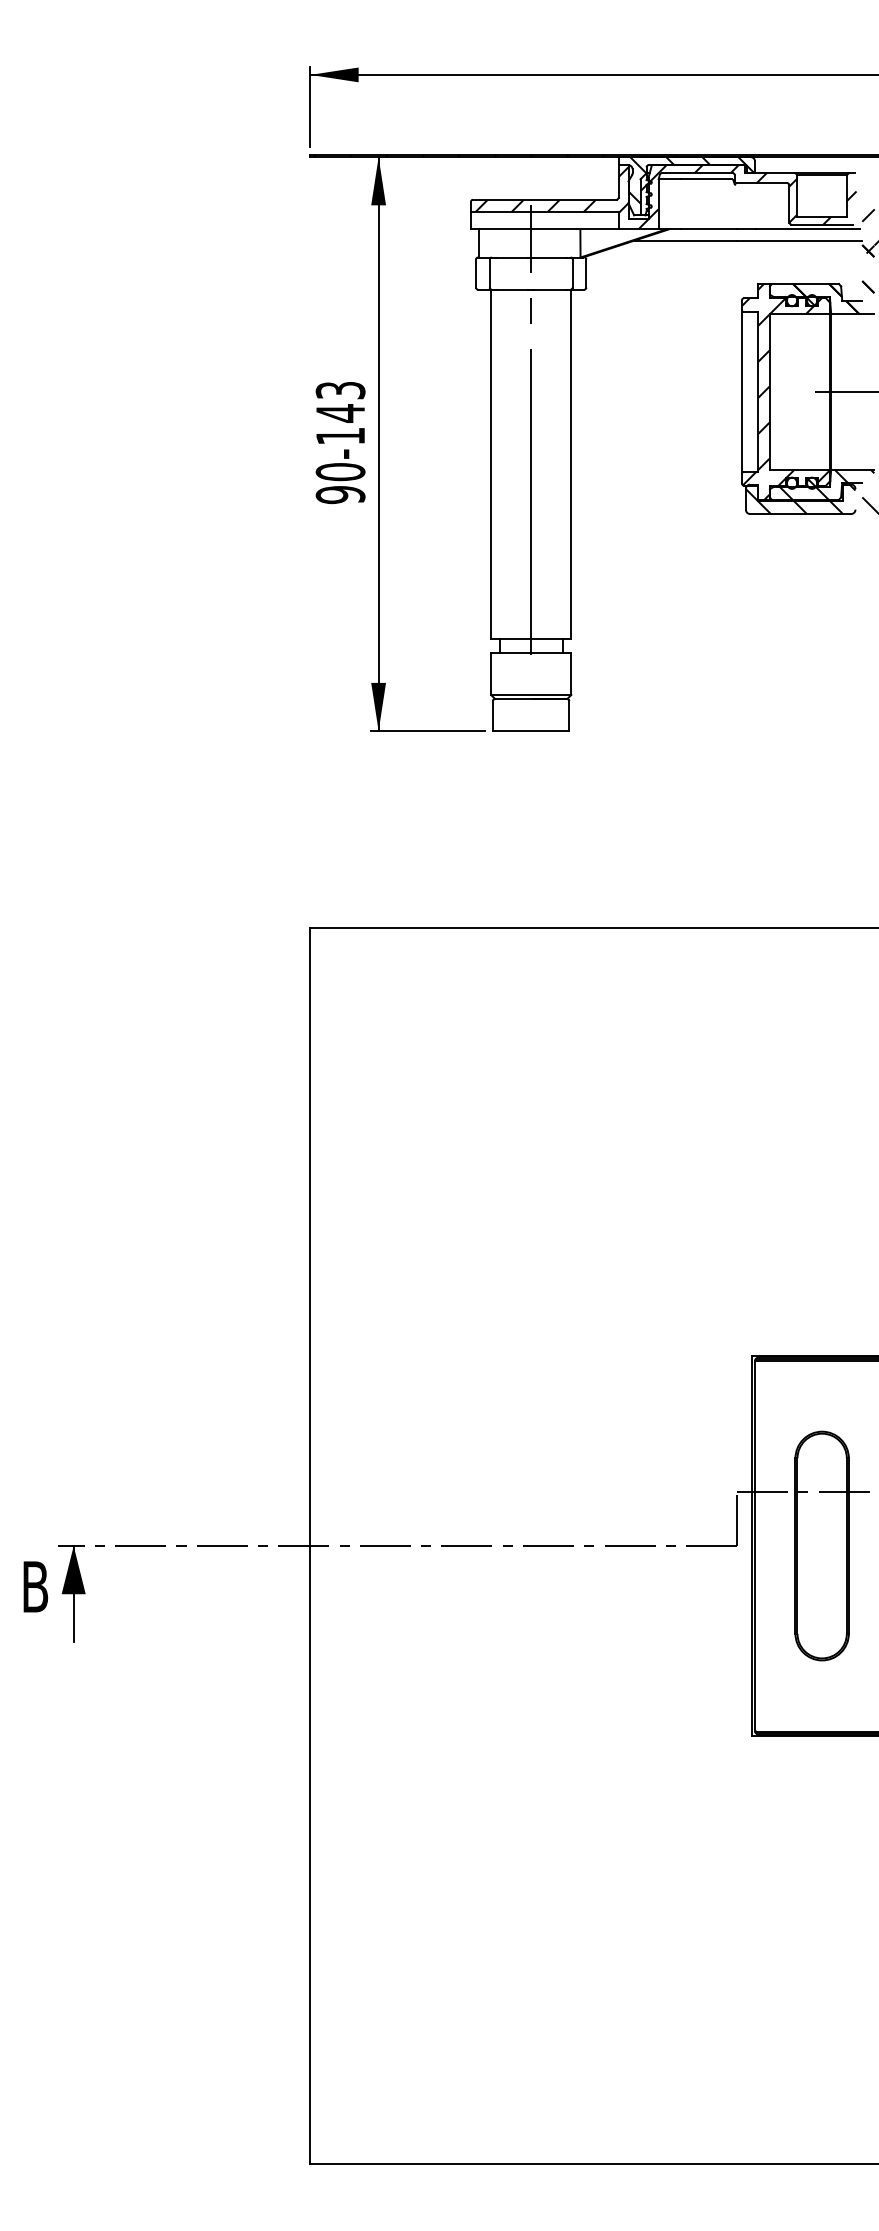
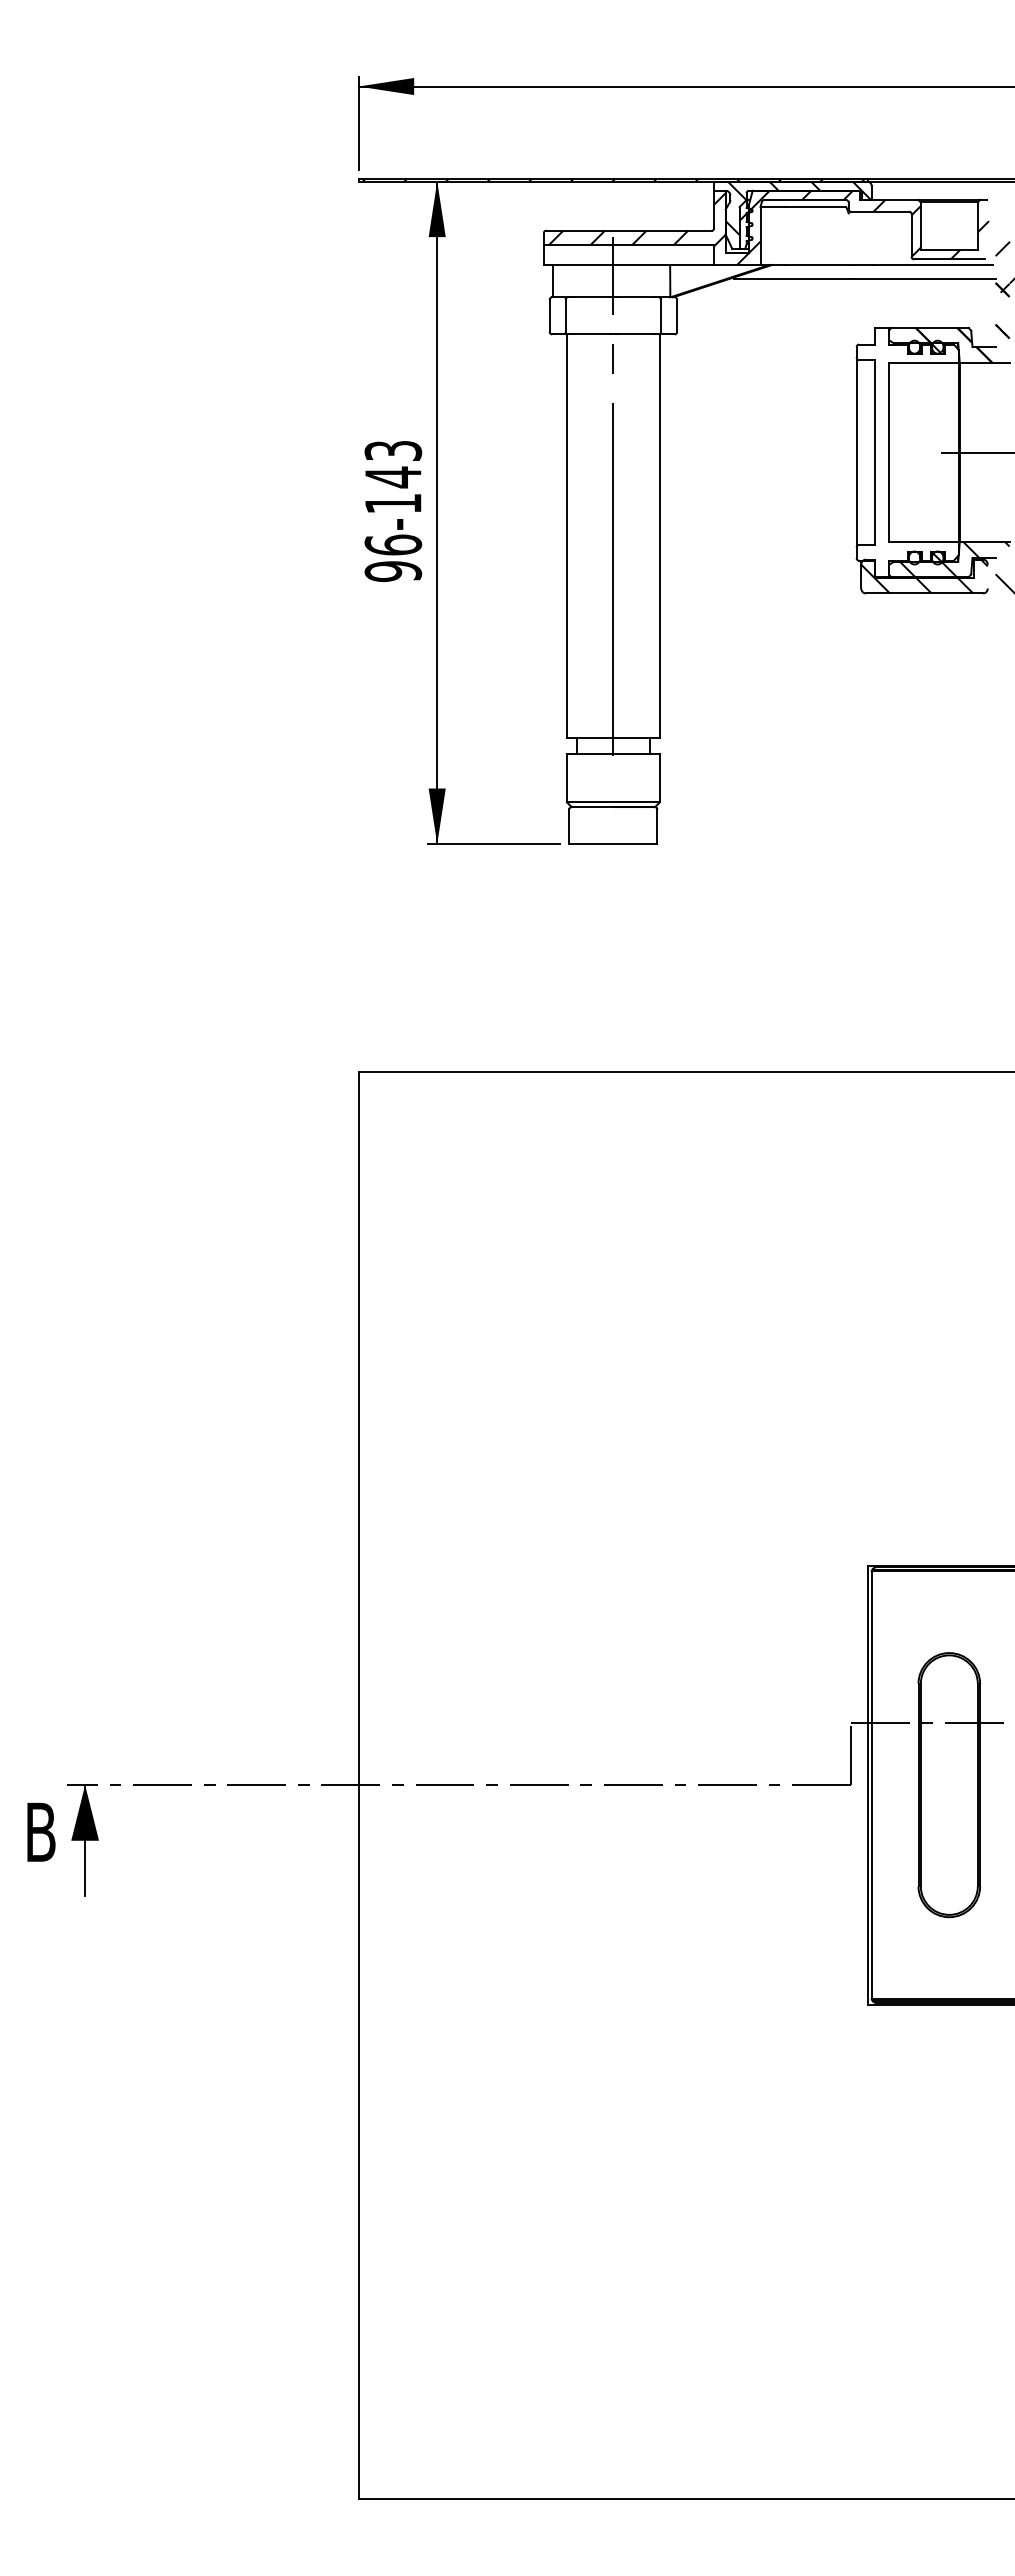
hatch: (785, 391) -> (907, 452), removed
text: (339, 471) -> (392, 544), 90-143 -> 96-143

